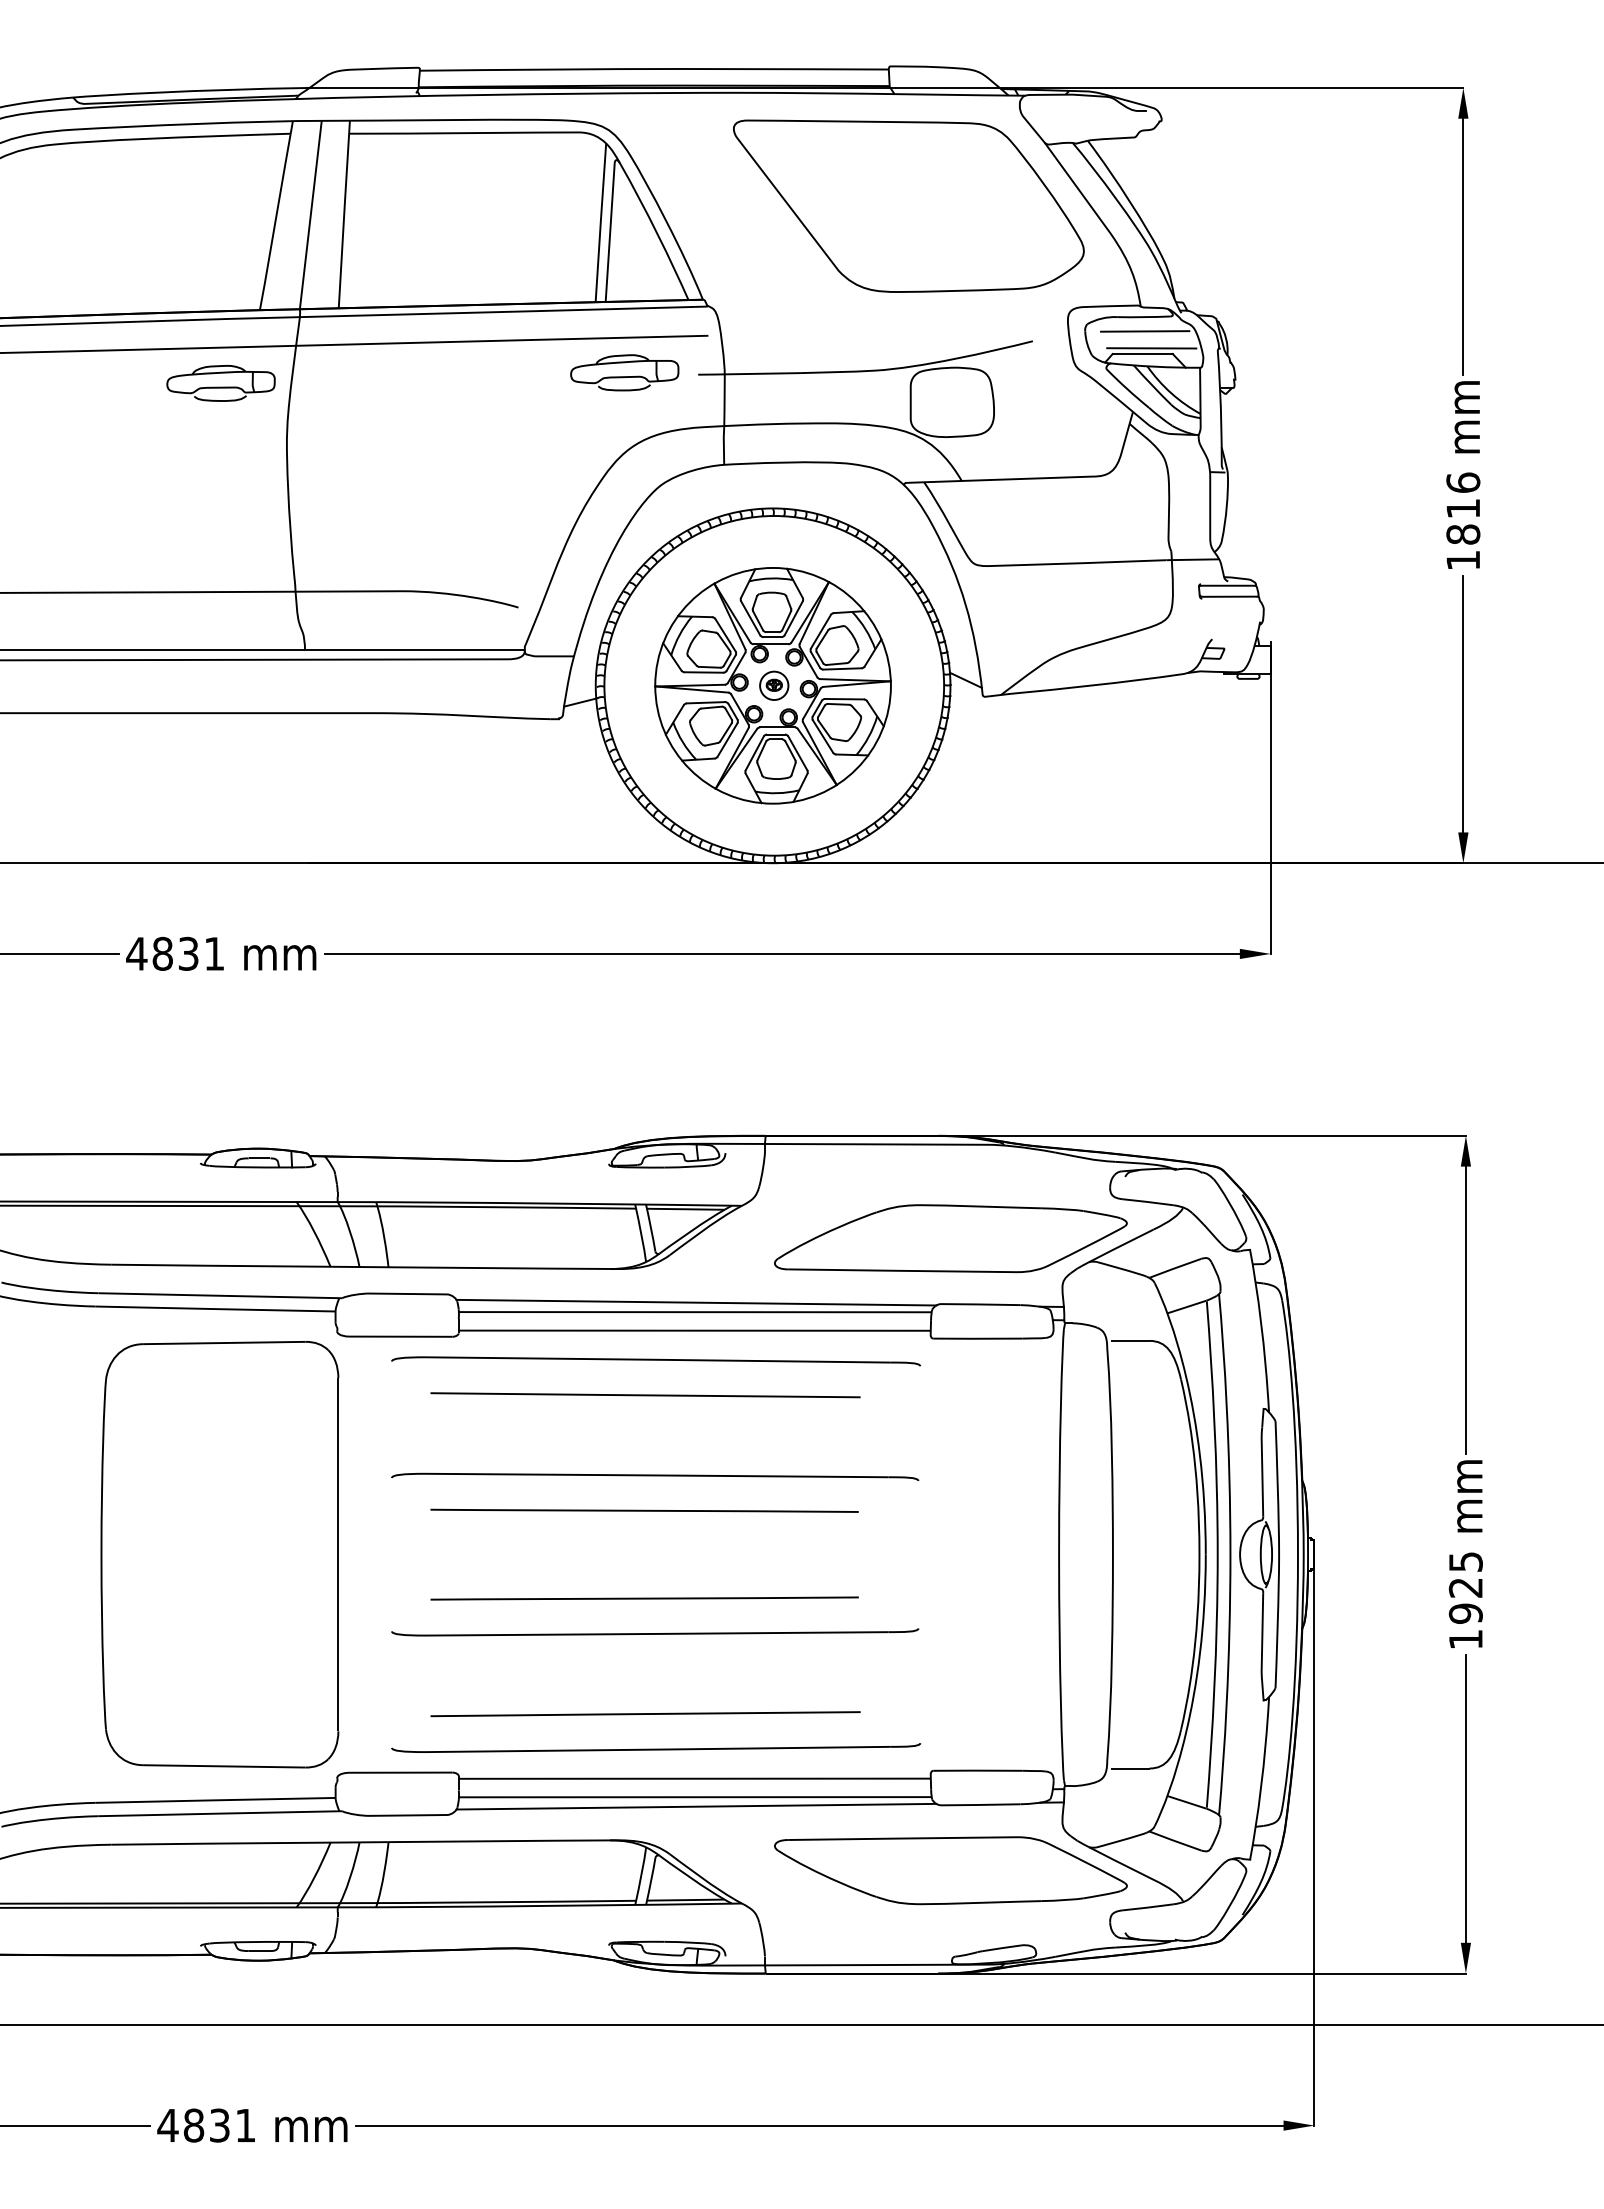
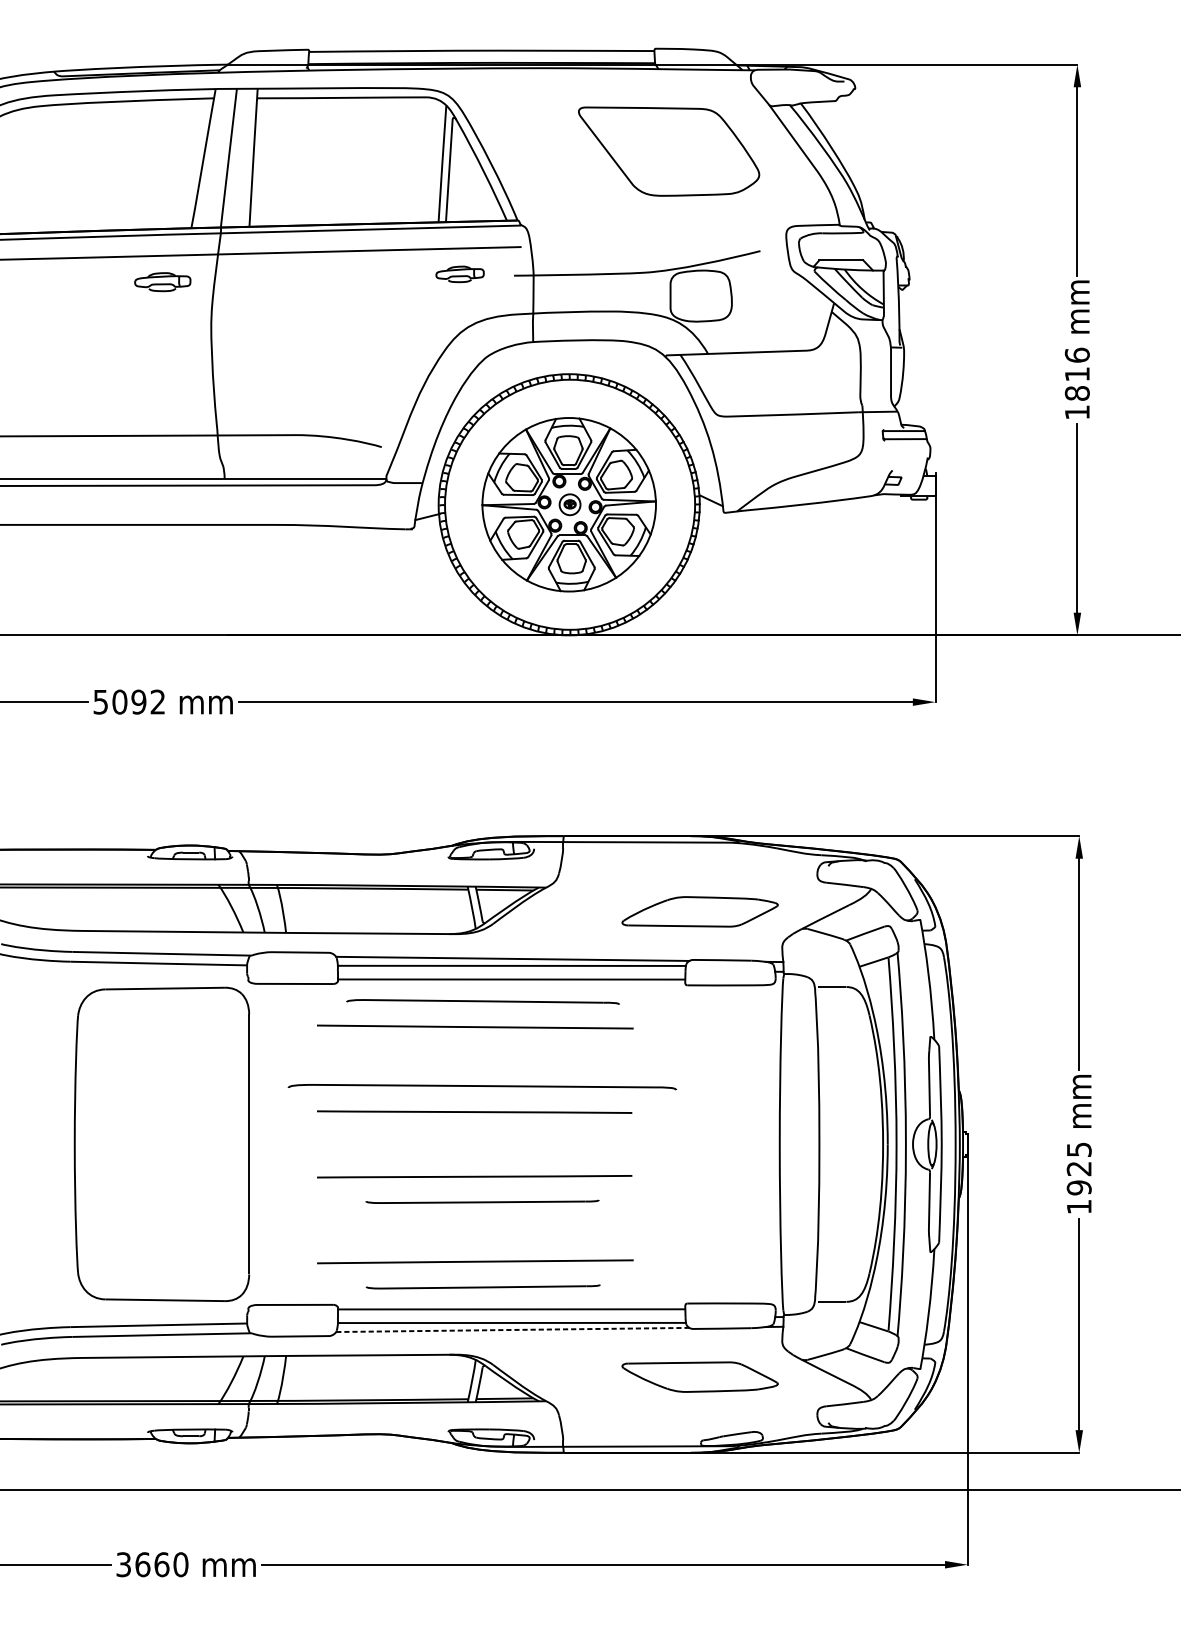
part: (908, 205) -> (668, 151), size x0.7
line: (1145, 331) -> (843, 243), removed
line: (1151, 348) -> (847, 256), removed
part: (624, 372) -> (459, 274), size x0.6
part: (220, 383) -> (162, 282), size x0.7
text: (174, 953) -> (128, 701), 4831 -> 5092
part: (950, 1238) -> (699, 911), size x0.6
part: (655, 1361) -> (482, 1002), size x0.7
part: (655, 1632) -> (482, 1201), size x0.6
part: (656, 1747) -> (483, 1286), size x0.6
line: (696, 1806) -> (512, 1329), solid -> dashed
part: (950, 1870) -> (699, 1376), size x0.6
text: (206, 2125) -> (152, 1564), 4831 -> 3660

